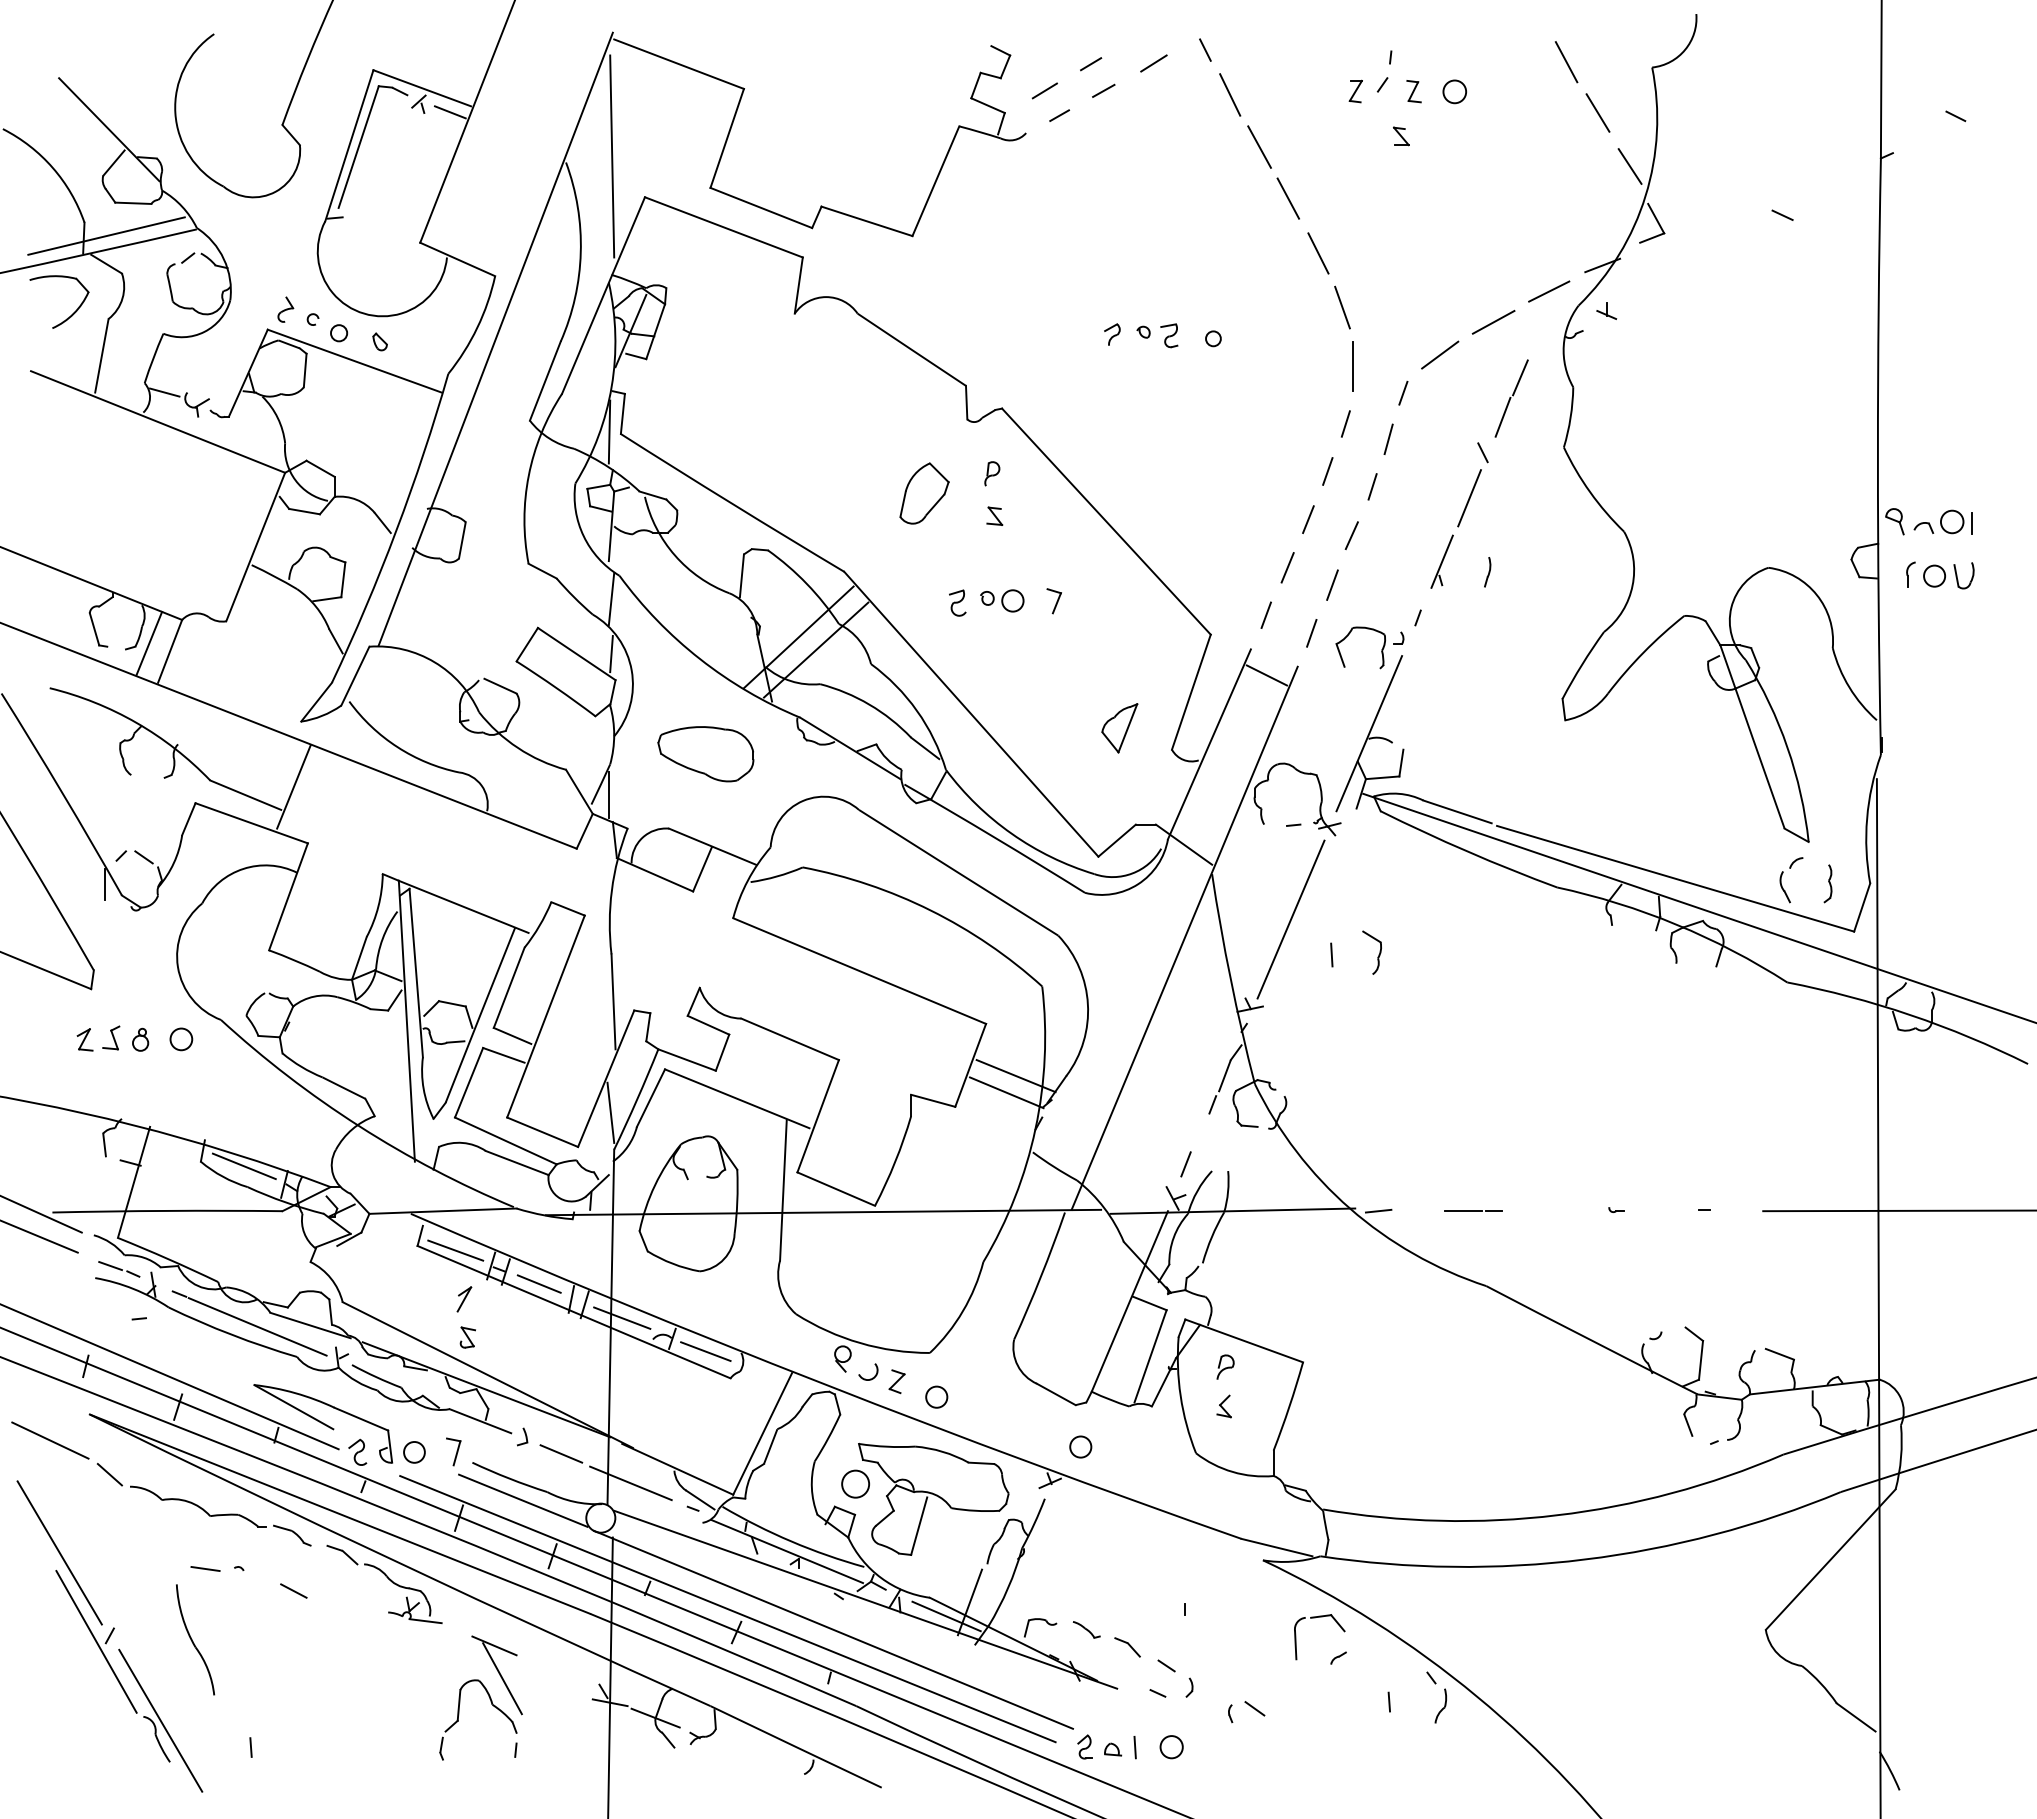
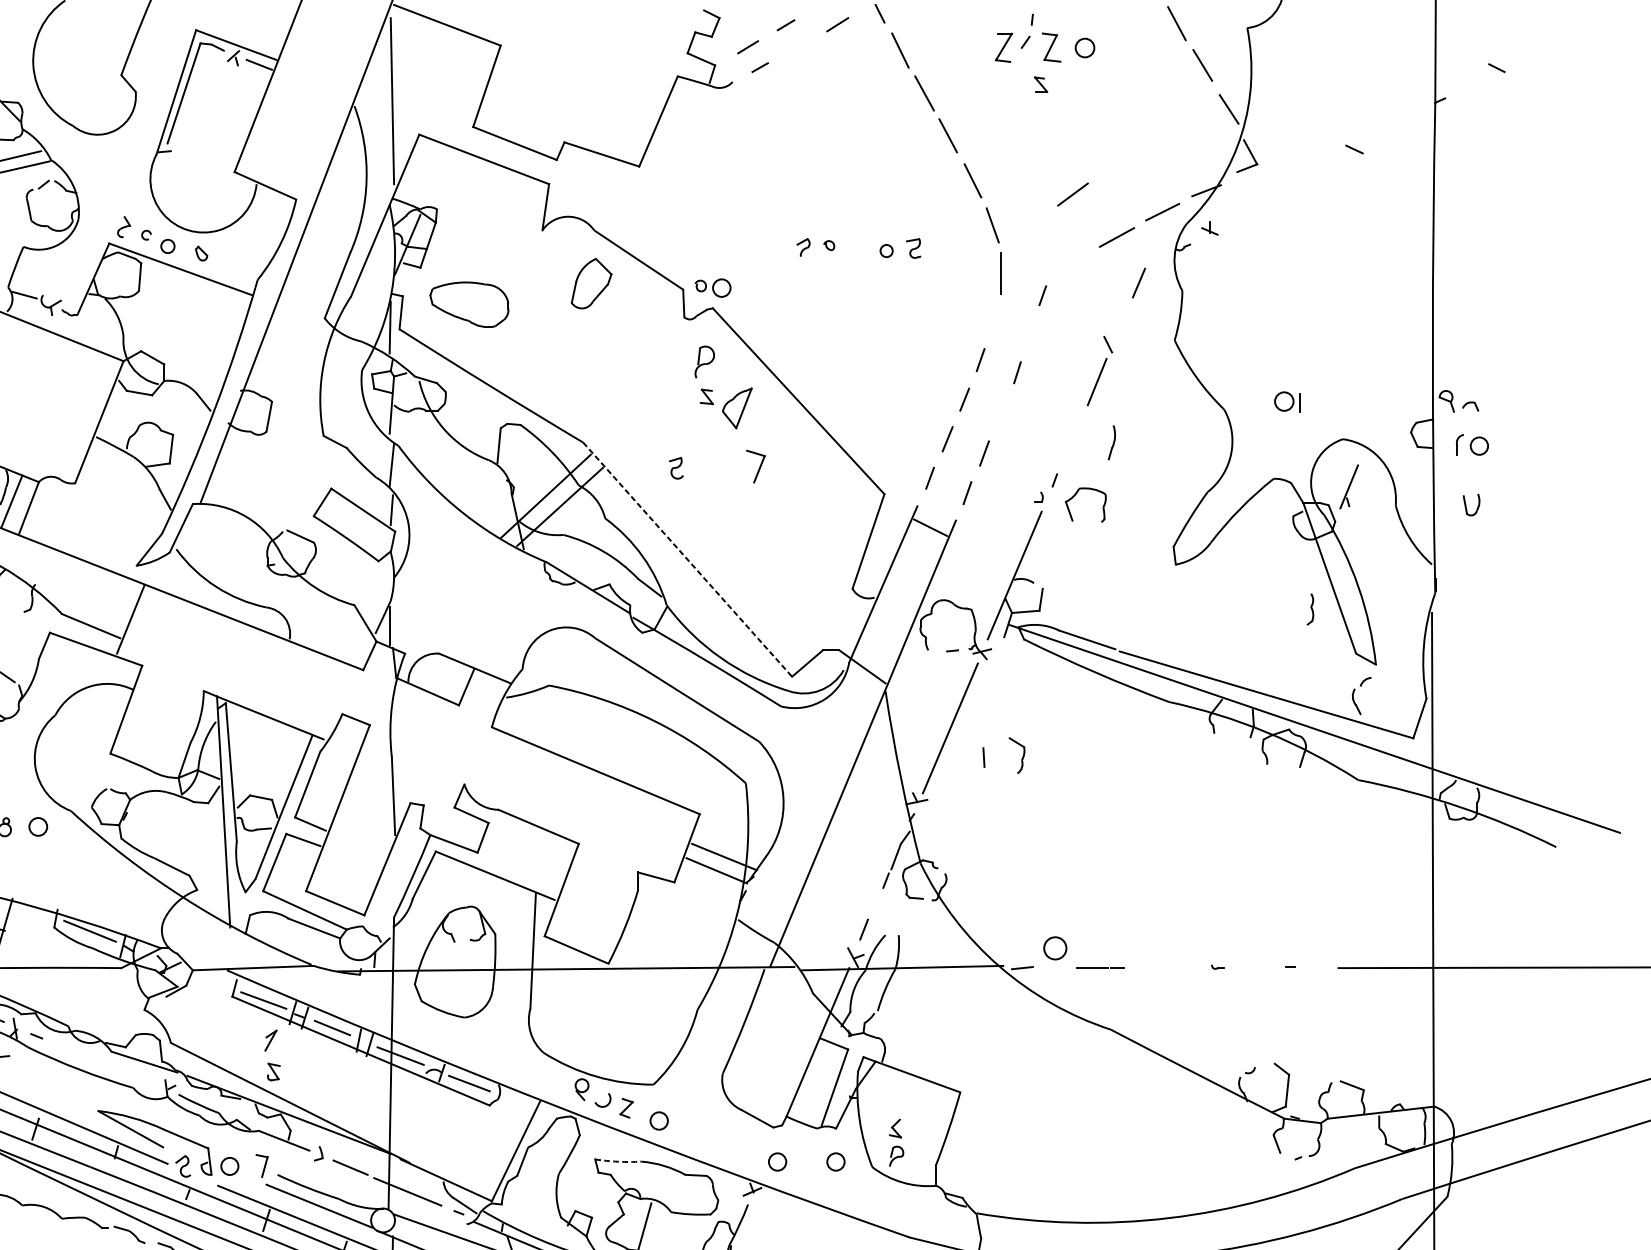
line: (1103, 90) -> (796, 46), removed
part: (1355, 91) -> (1003, 47), size x1.6
part: (1413, 91) -> (1051, 47), size x1.6
part: (1169, 335) -> (913, 248), moved
line: (1440, 354) -> (1073, 194), moved
line: (1502, 416) -> (1124, 314), removed
line: (1345, 423) -> (995, 320), removed
line: (1388, 439) -> (1030, 333), removed
part: (992, 473) -> (705, 361), size x1.6
part: (924, 493) -> (591, 283), moved
part: (1956, 521) -> (1287, 401), moved
line: (1351, 535) -> (1000, 412), removed
part: (1441, 561) -> (1348, 486), moved
part: (1487, 572) -> (1111, 443), size x1.4
part: (1963, 575) -> (1471, 504), moved
part: (1002, 600) -> (713, 287), moved
part: (1053, 601) -> (755, 466), size x1.6
part: (1348, 635) -> (1075, 494), moved
line: (971, 714) -> (687, 559), solid -> dashed
part: (1119, 728) -> (737, 408), moved
part: (705, 754) -> (469, 305), moved
part: (1827, 883) -> (1310, 609), moved
line: (610, 1112) -> (391, 887), removed
line: (257, 1326) -> (100, 1062), removed
part: (1225, 1366) -> (896, 1155), moved
arc: (887, 1446) -> (618, 1161), solid -> dashed
circle: (1151, 1446) -> (835, 1161), added
circle: (855, 1483) -> (1055, 947), moved

